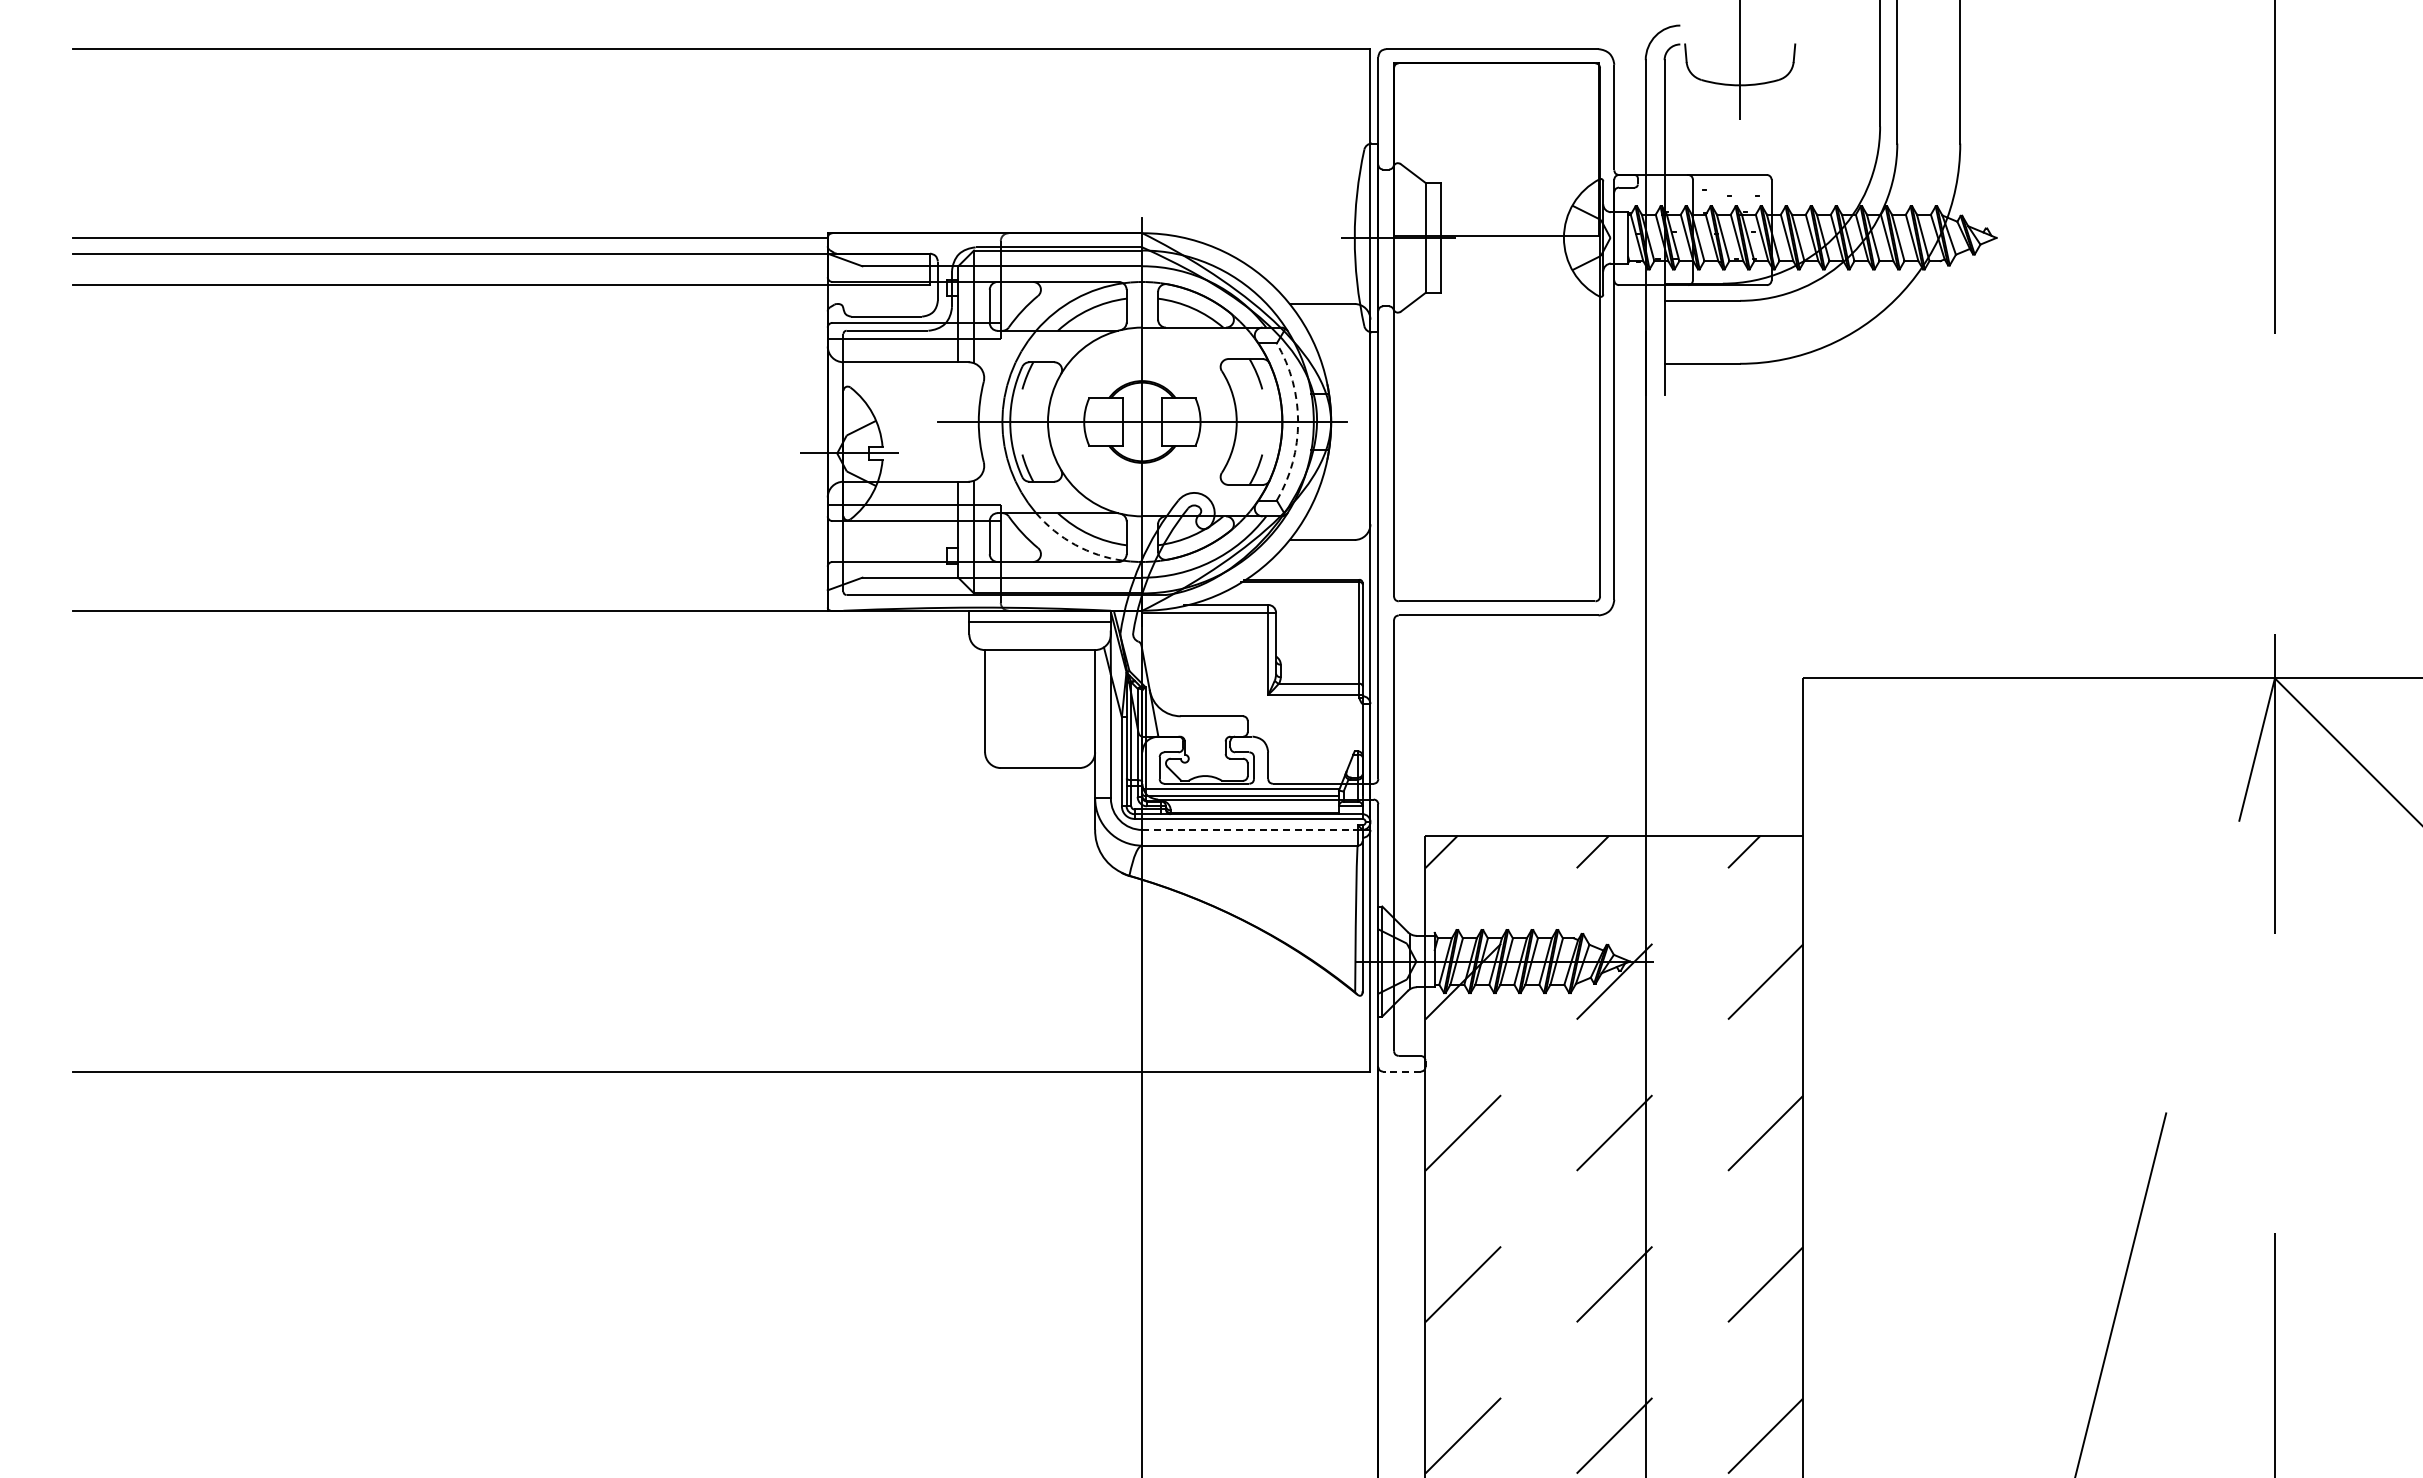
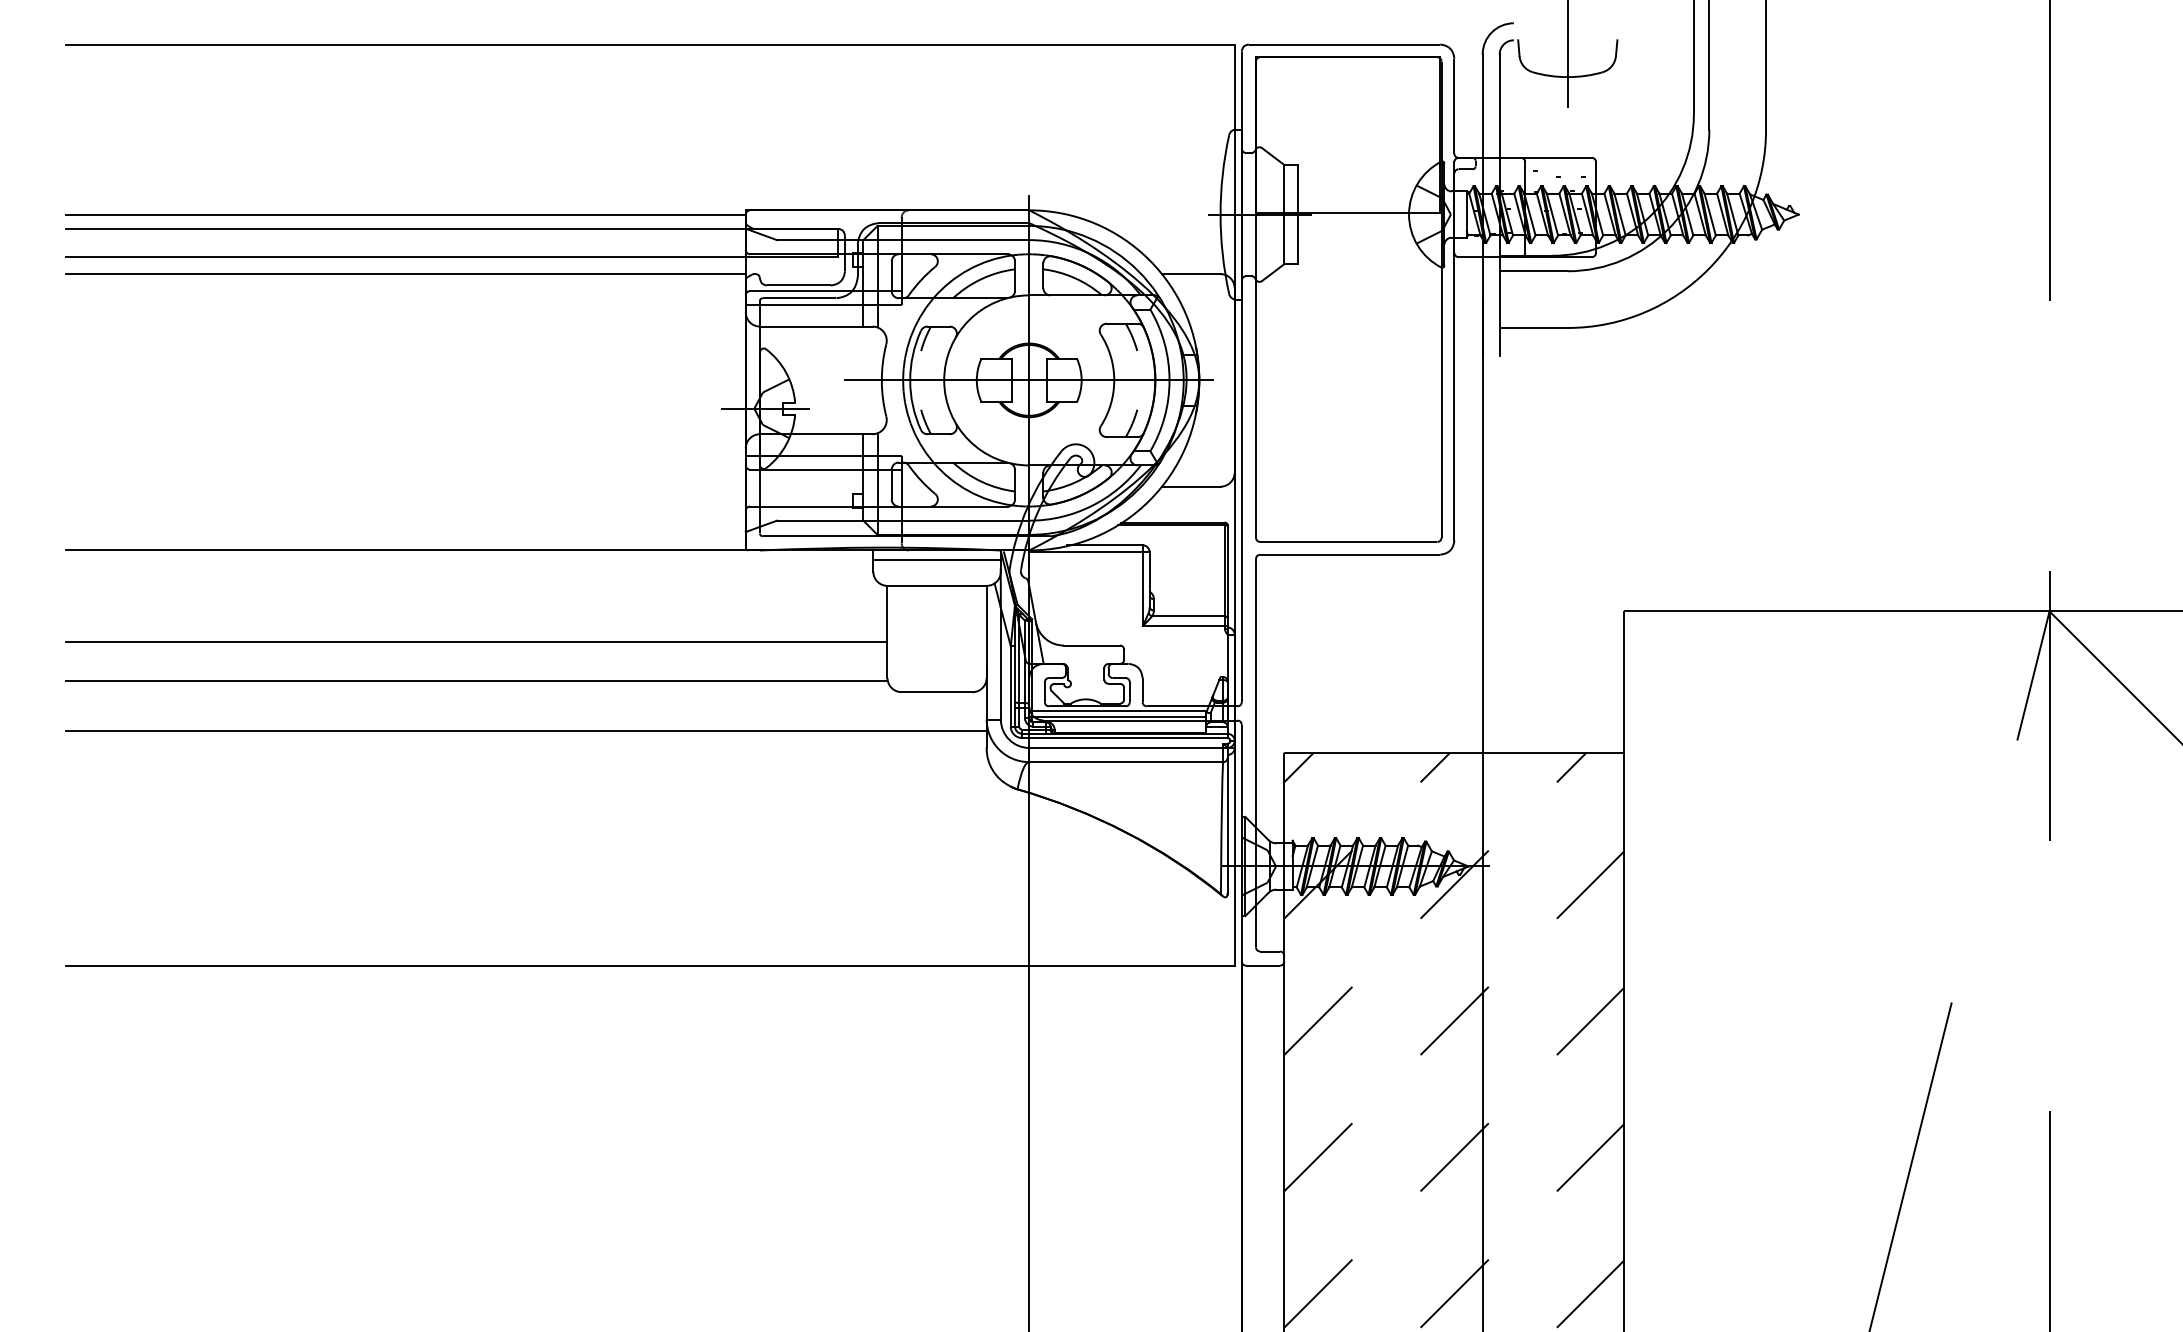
line: (449, 304) -> (405, 274), added
arc: (1298, 422) -> (1169, 380), dashed -> solid
arc: (1075, 544) -> (968, 490), dashed -> solid
line: (528, 711) -> (476, 641), added
line: (528, 755) -> (476, 680), added
line: (583, 811) -> (525, 731), added
line: (1250, 829) -> (1126, 747), dashed -> solid
line: (1401, 1071) -> (1262, 965), dashed -> solid

